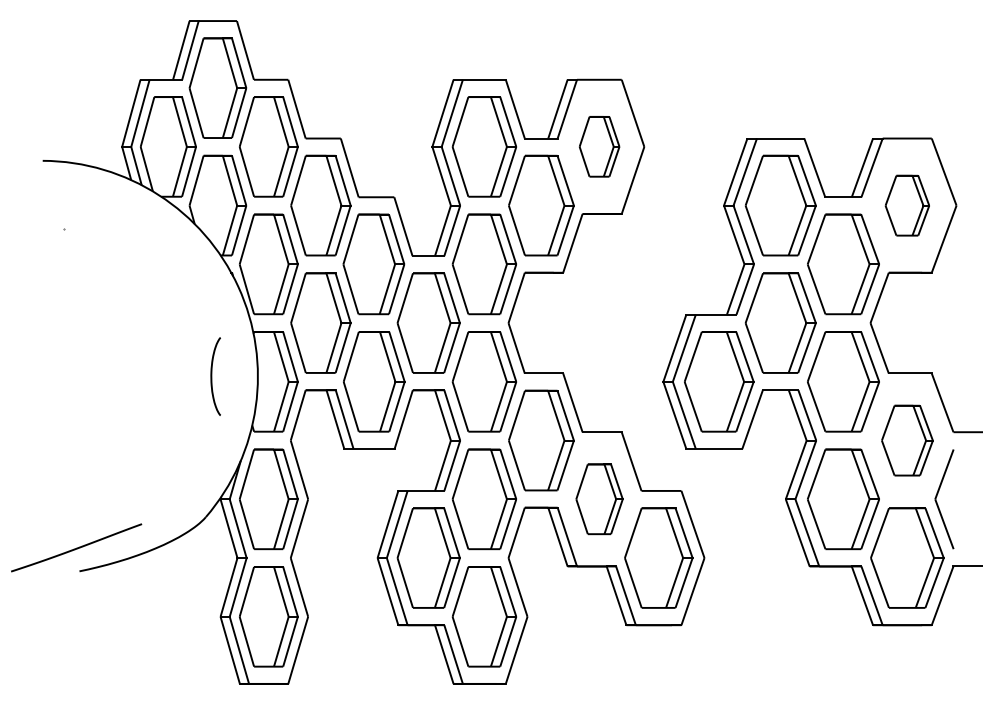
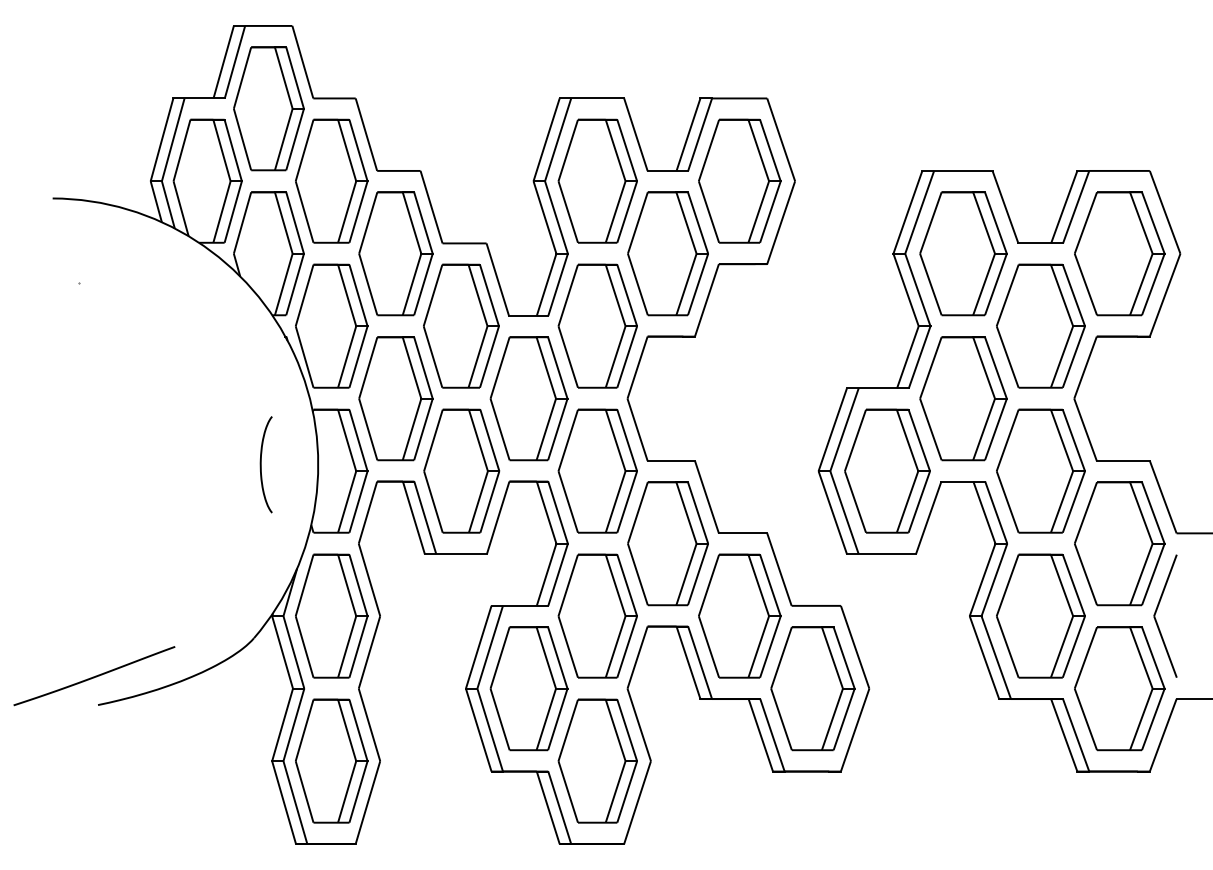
part: (599, 146) -> (739, 180), size x1.67
part: (907, 205) -> (1119, 253), size x1.67
part: (907, 440) -> (1119, 543), size x1.43
part: (599, 498) -> (739, 615), size x1.43

